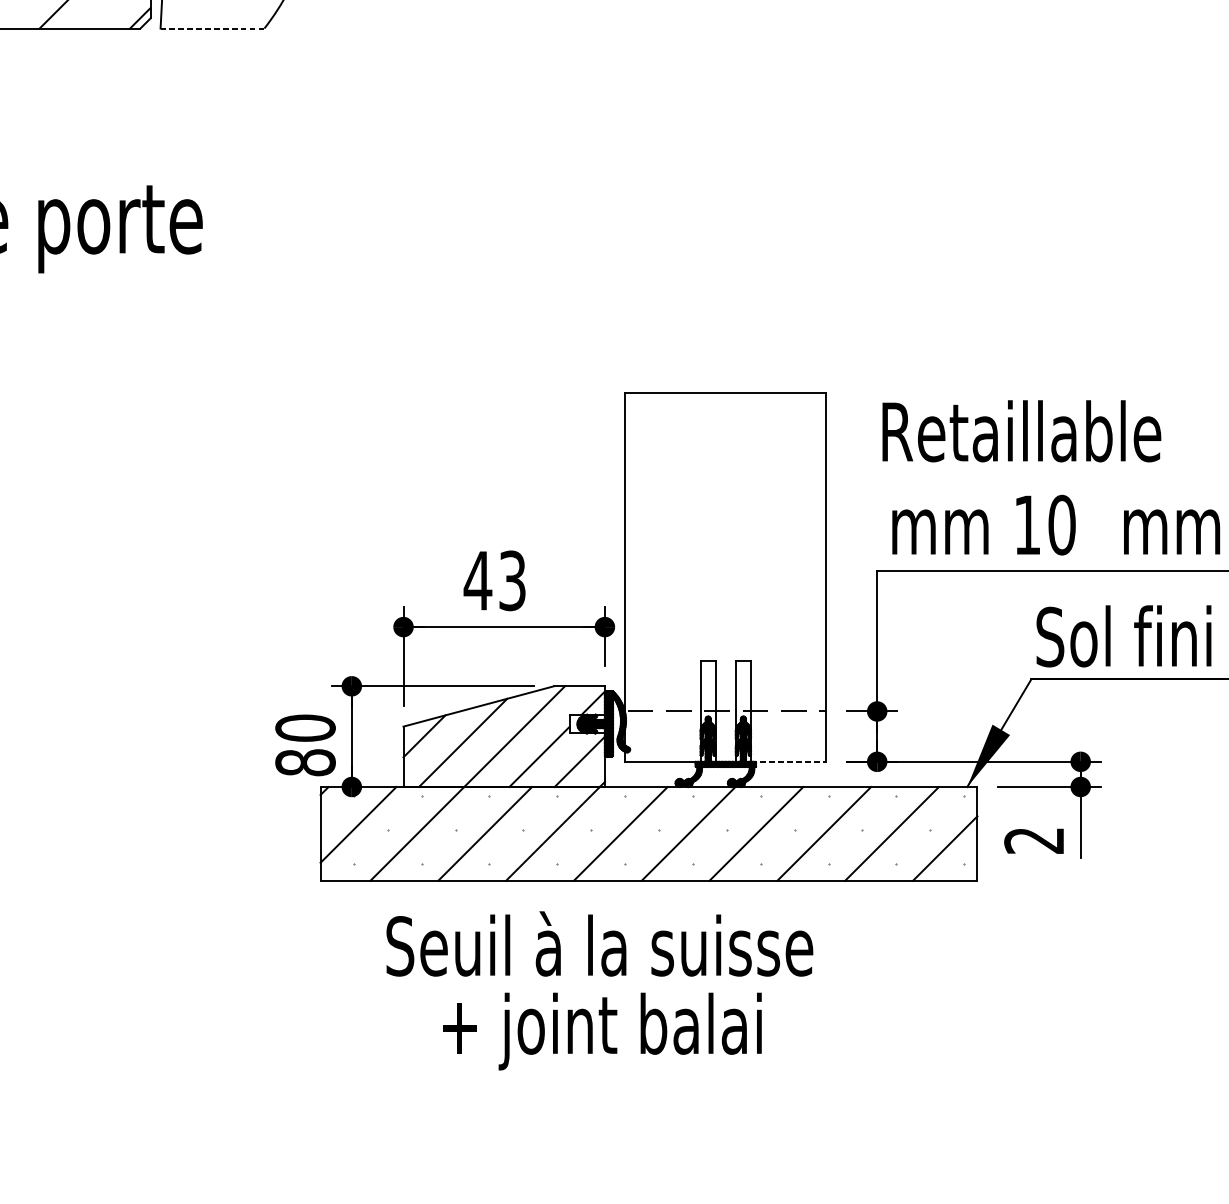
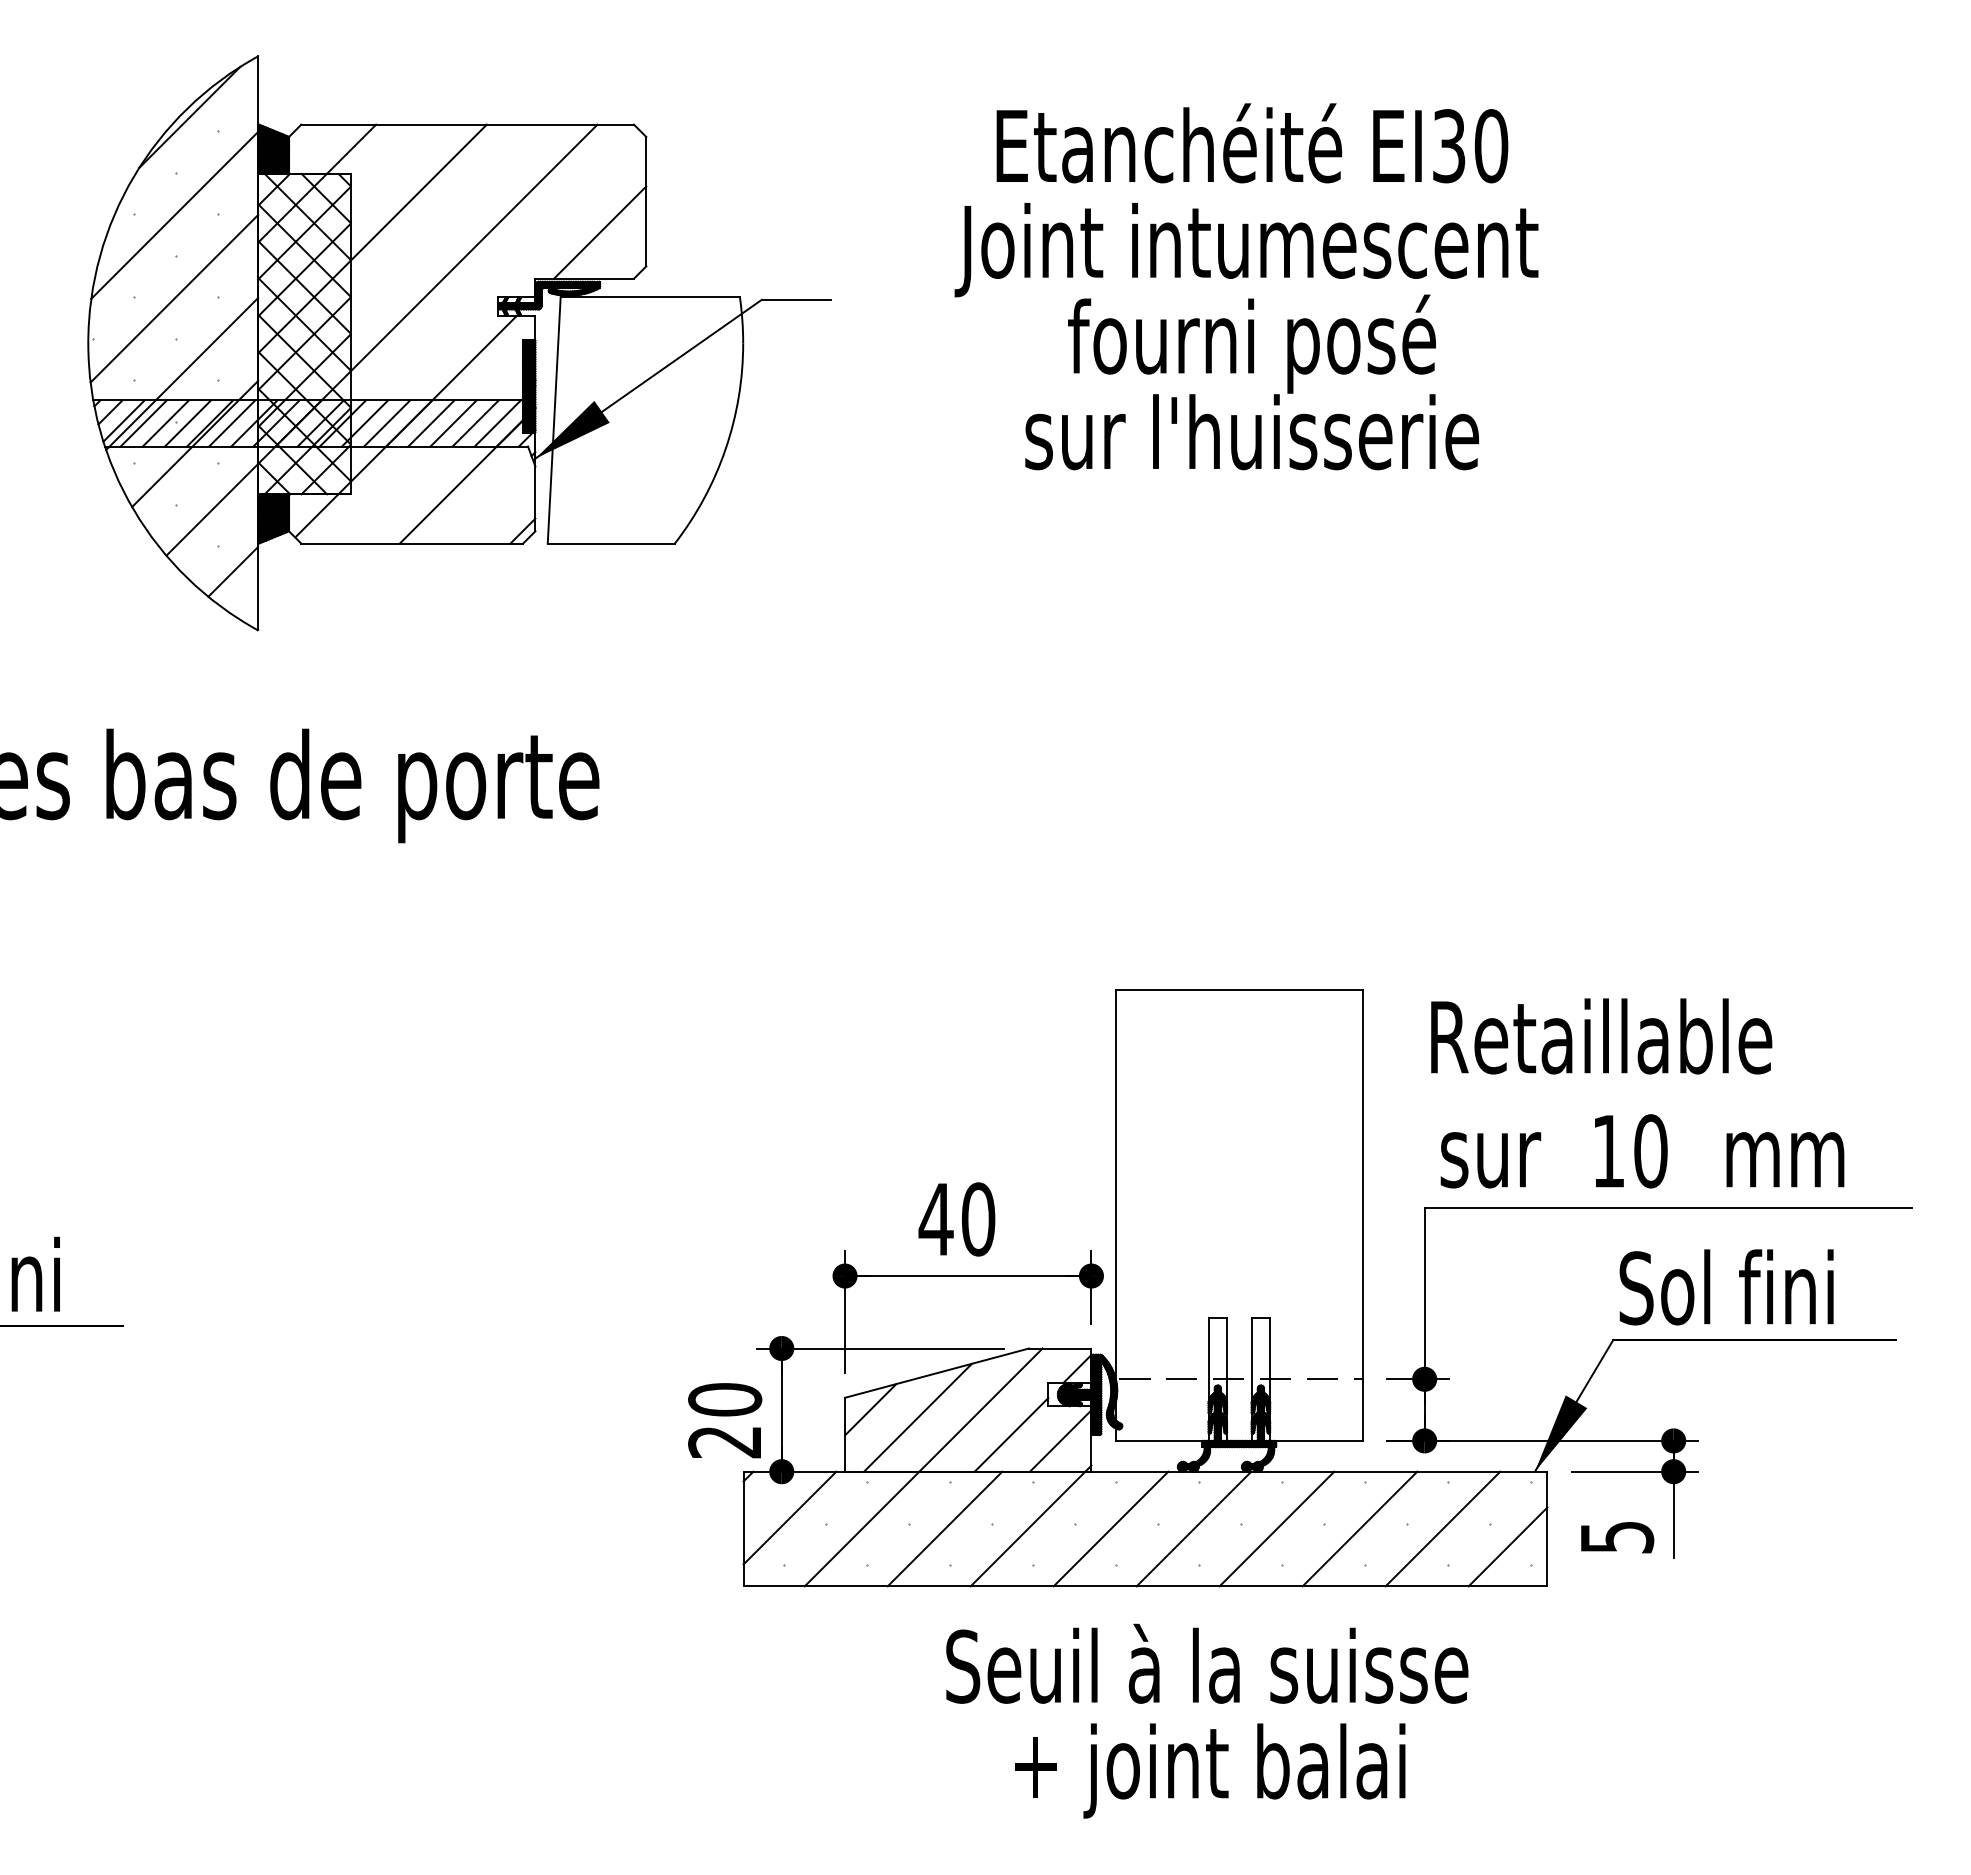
line: (212, 28) -> (611, 543), dashed -> solid
text: (939, 532) -> (1500, 1160), mm -> sur
text: (512, 580) -> (978, 1219), 43 -> 40
line: (788, 761) -> (1316, 1440), dashed -> solid
text: (305, 762) -> (725, 1441), 80 -> 20
text: (1034, 840) -> (1617, 1537), 2 -> 5
text: (600, 990) -> (1207, 1720), moved

